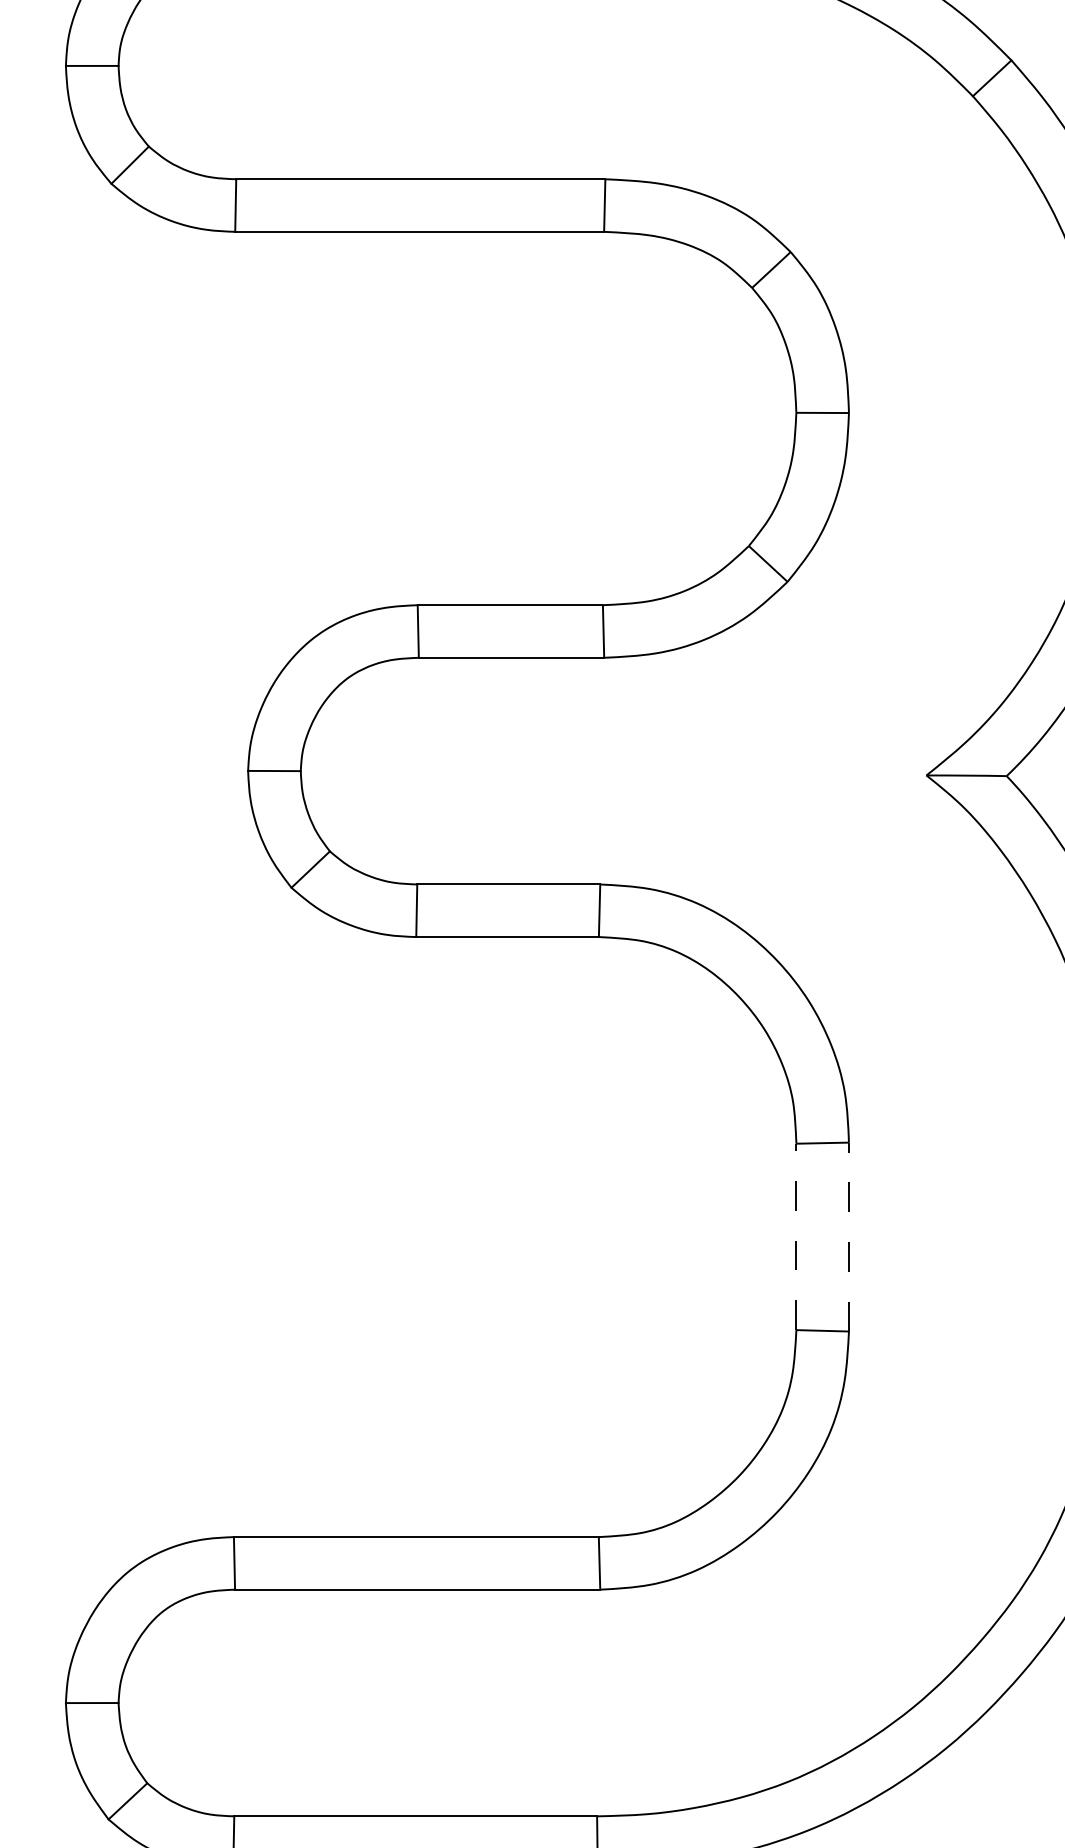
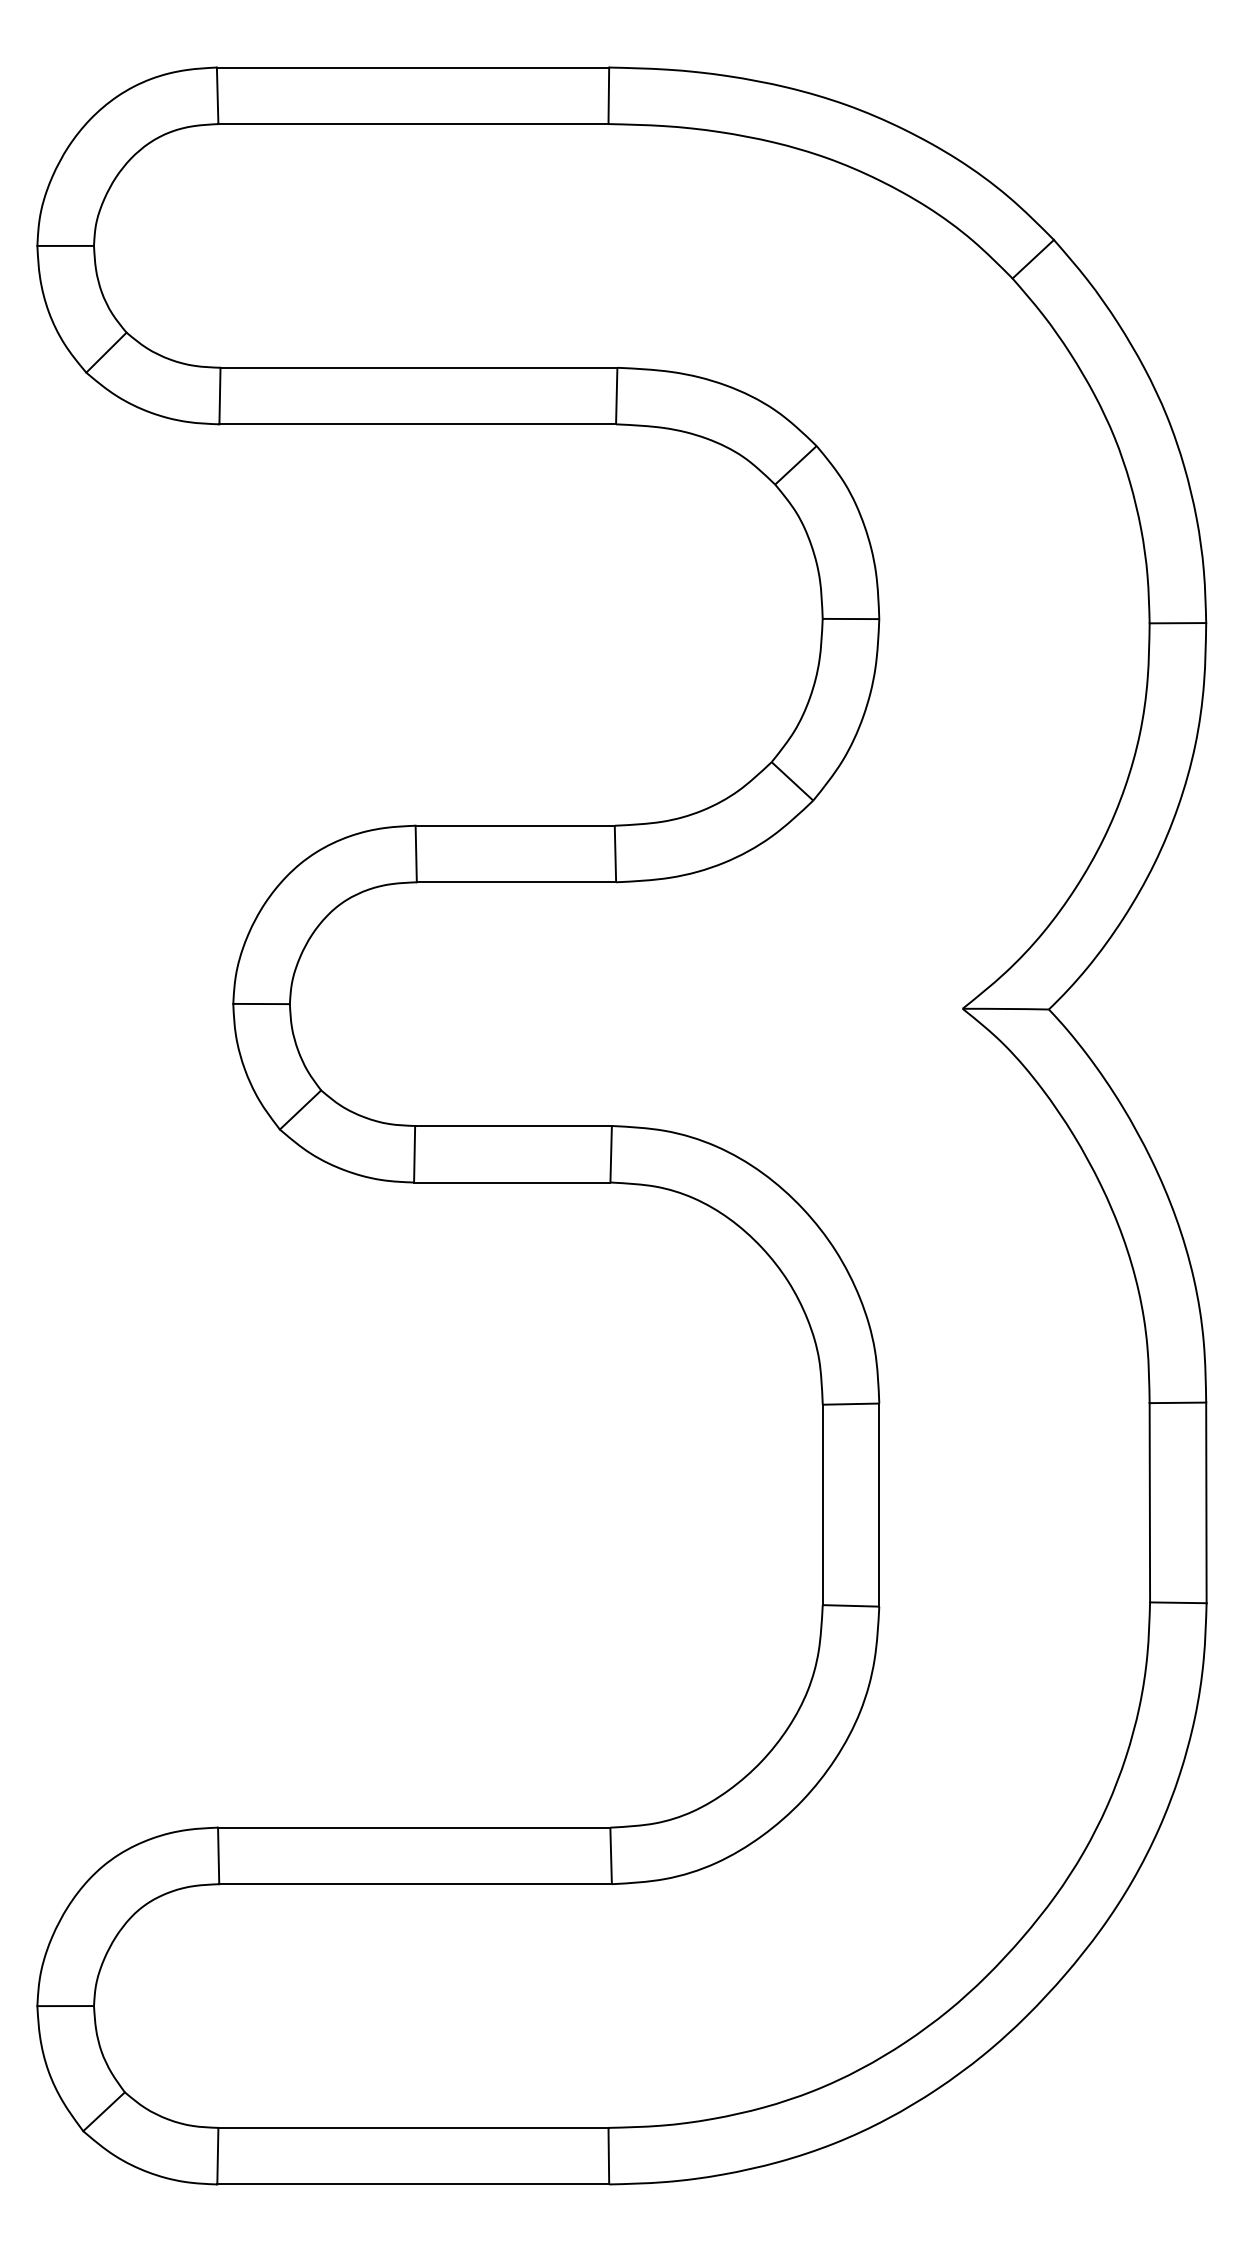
line: (796, 1236) -> (822, 1504), dashed -> solid
line: (849, 1237) -> (879, 1505), dashed -> solid

